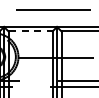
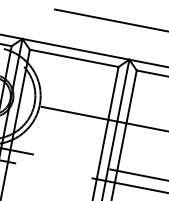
line: (30, 31) -> (74, 58), dashed -> solid

